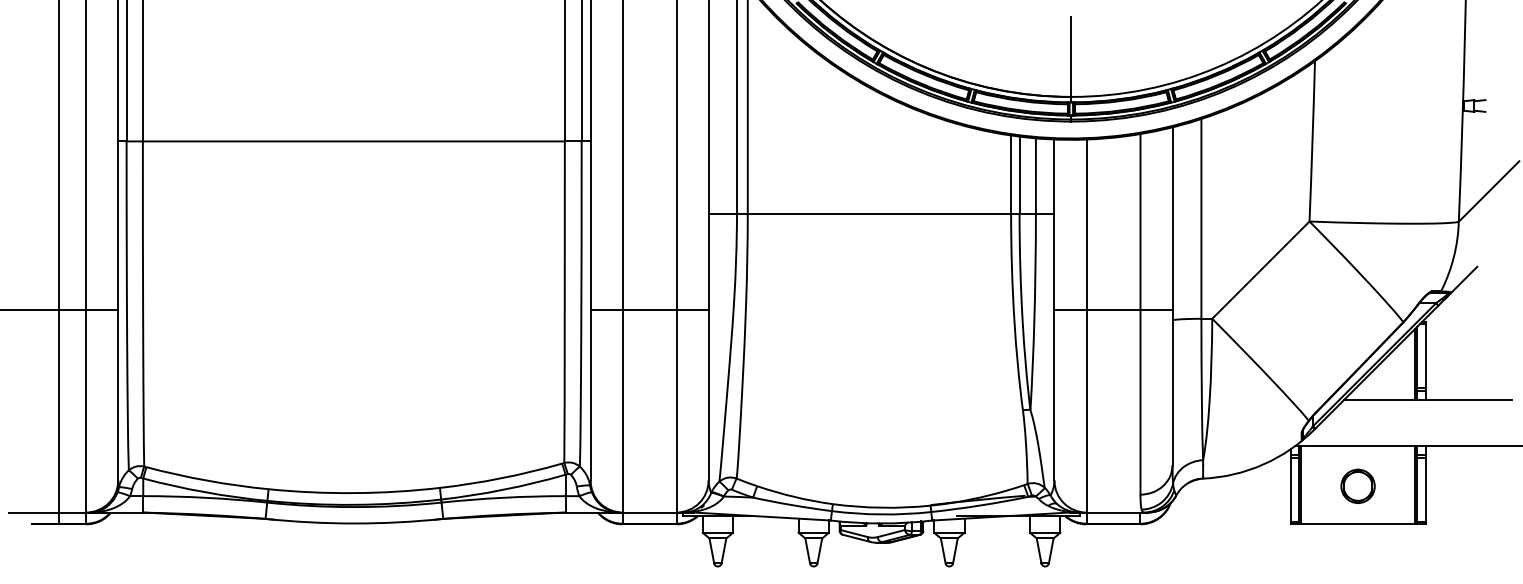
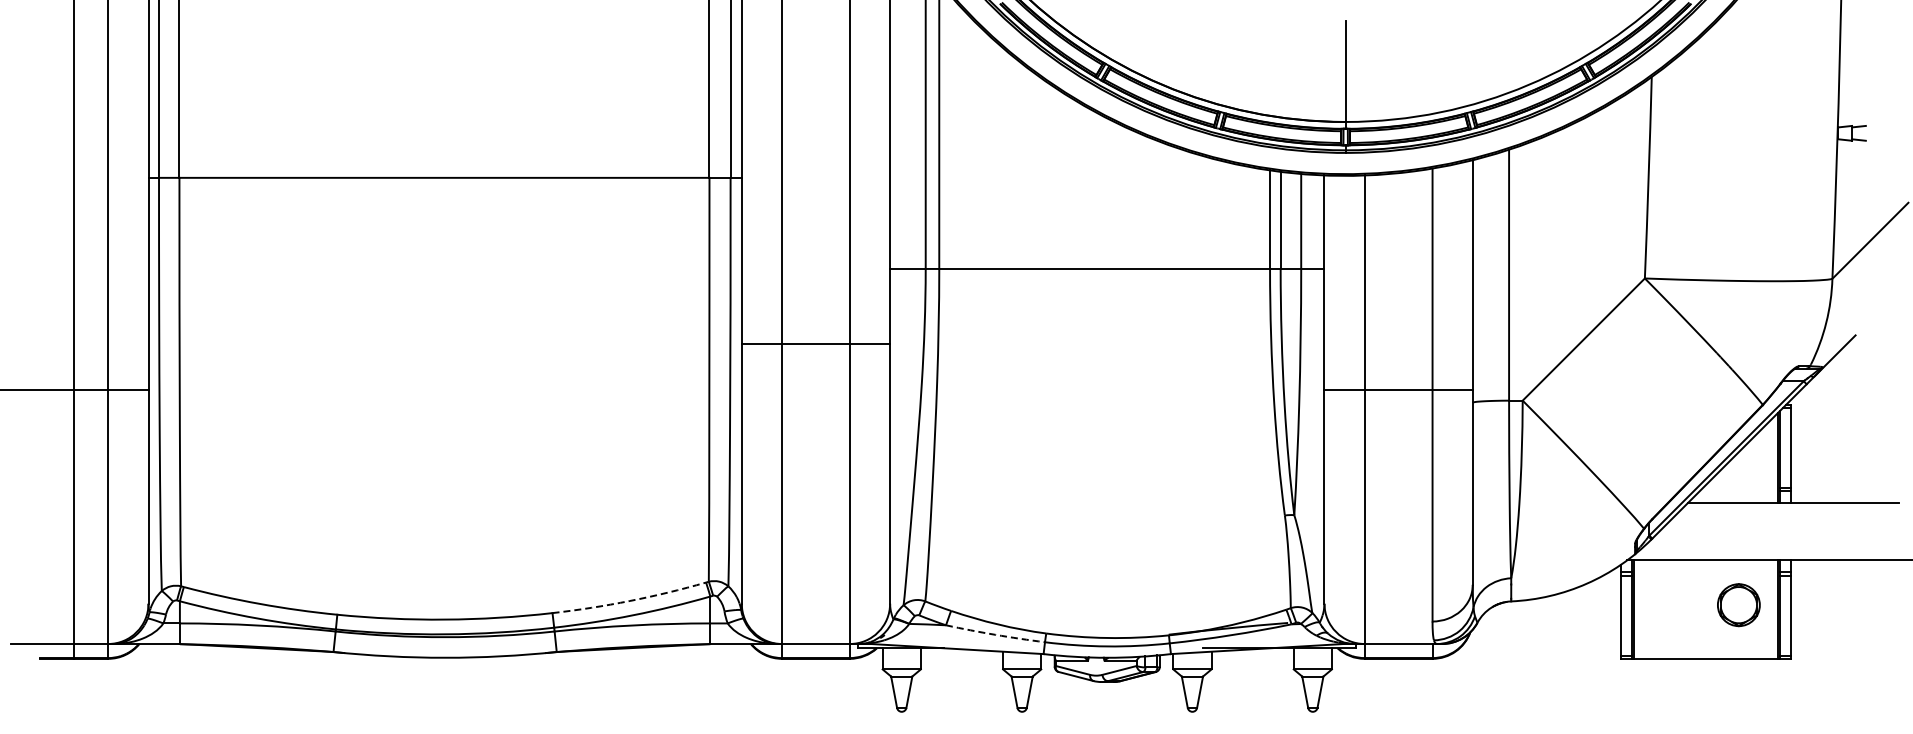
line: (649, 309) -> (815, 343), moved
arc: (501, 478) -> (629, 601), solid -> dashed
part: (1357, 486) -> (1738, 605), moved
arc: (792, 504) -> (995, 634), solid -> dashed

